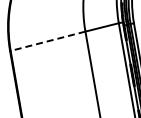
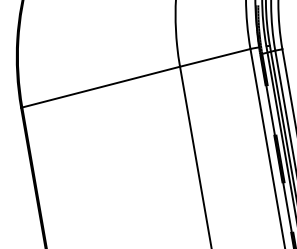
line: (48, 41) -> (102, 87), dashed -> solid

